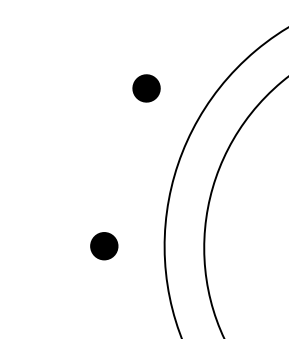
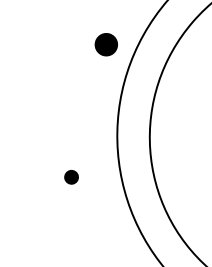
part: (146, 88) -> (106, 44), moved
part: (104, 246) -> (71, 177), size x0.6

